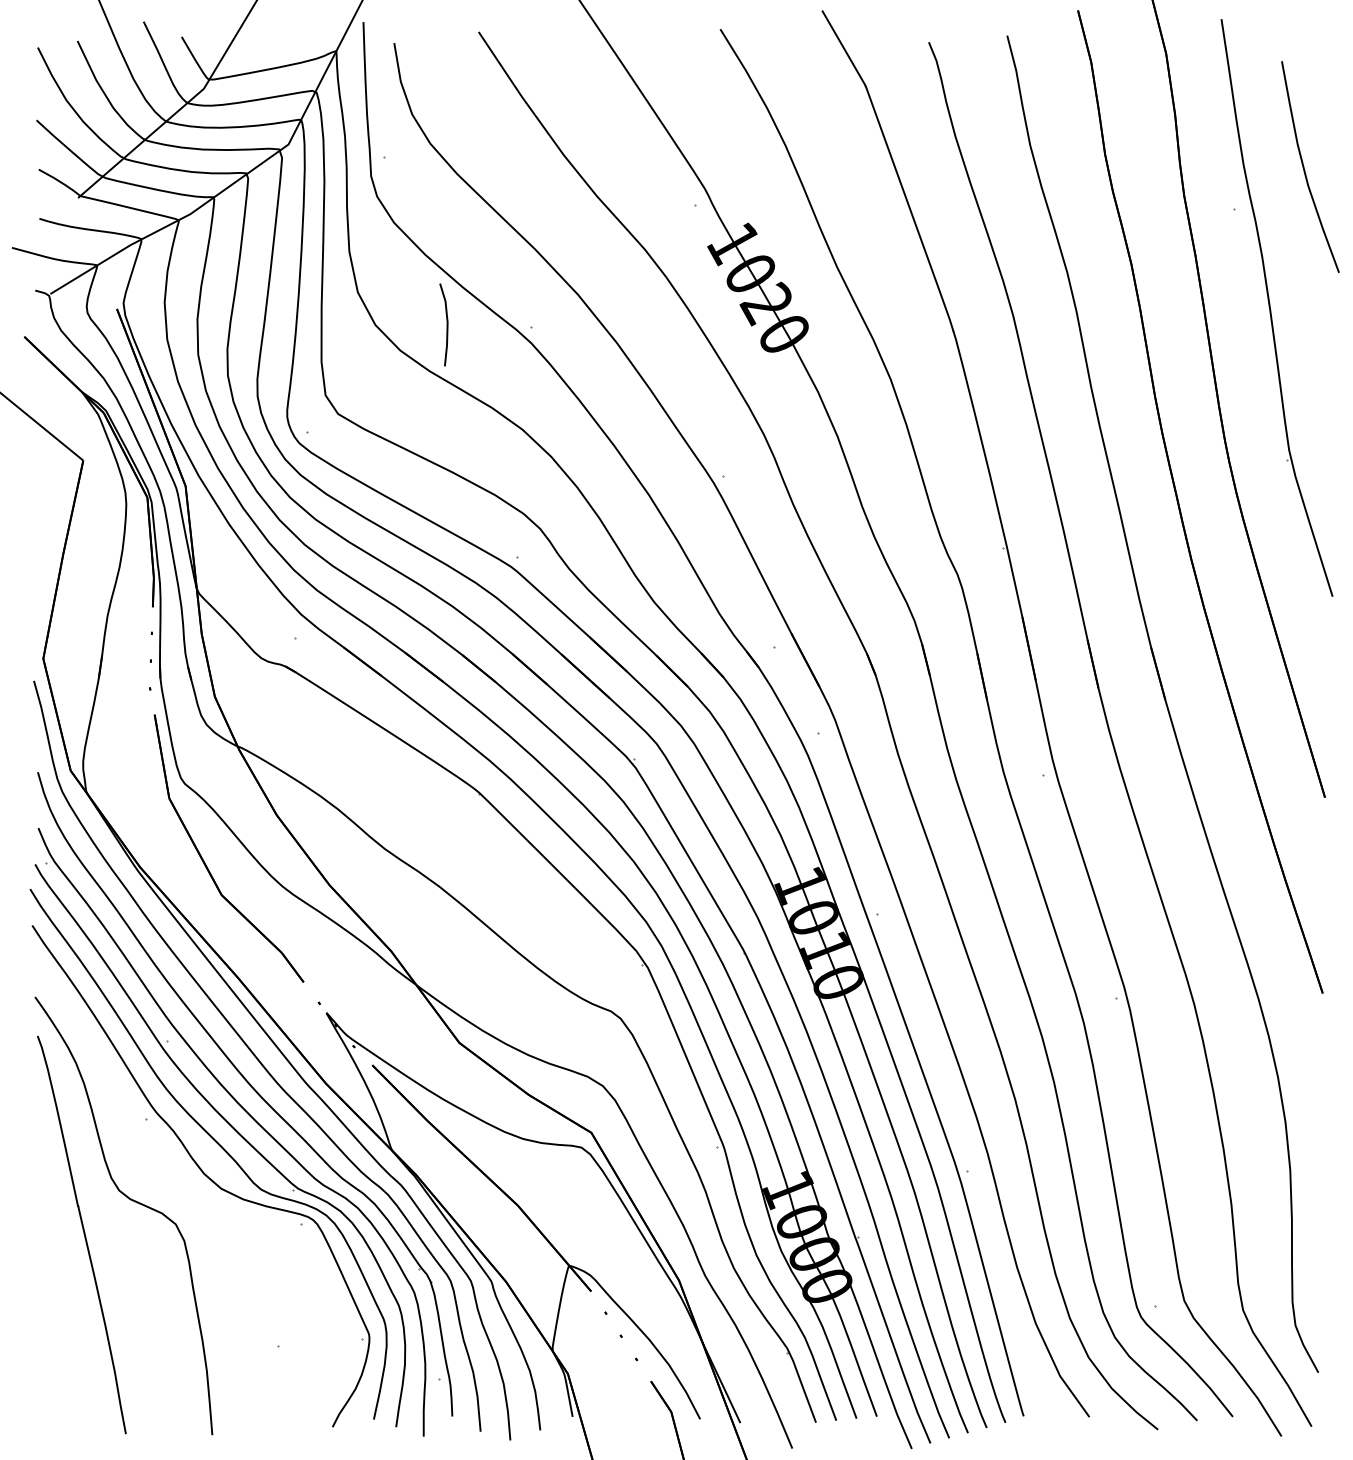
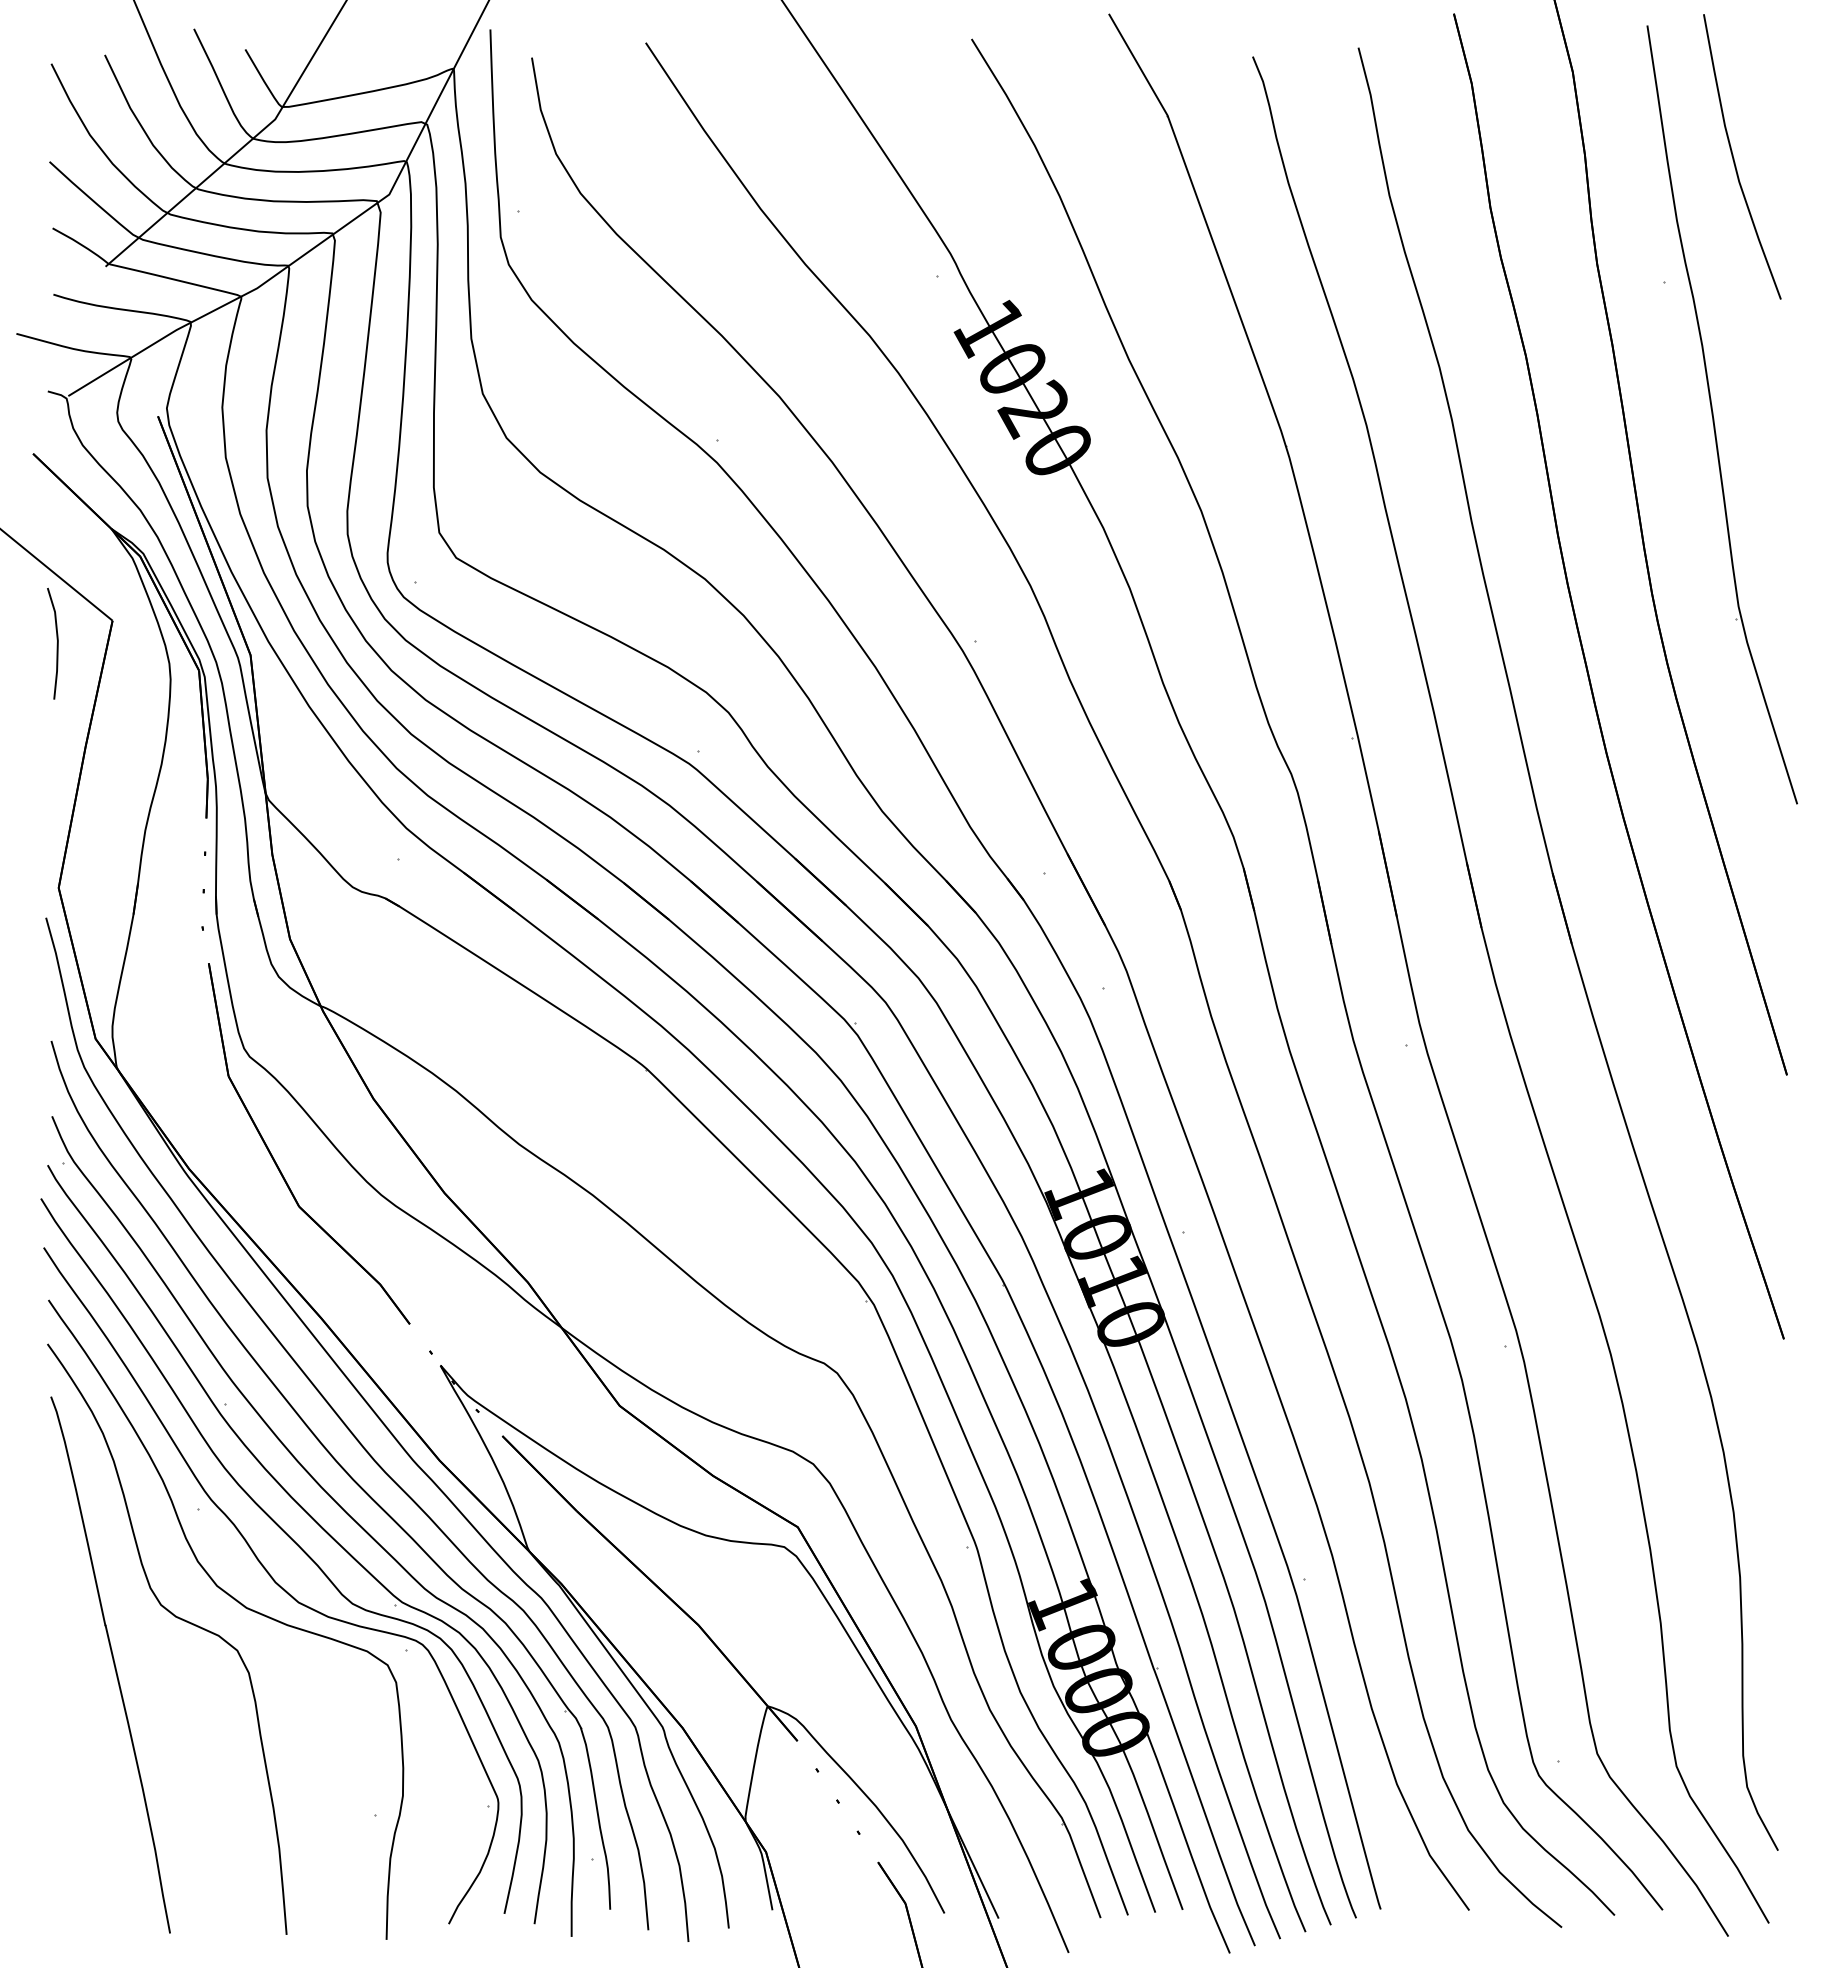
curve: (1304, 168) -> (1734, 158), moved
line: (446, 324) -> (56, 643), moved
curve: (176, 1189) -> (238, 1603), added

